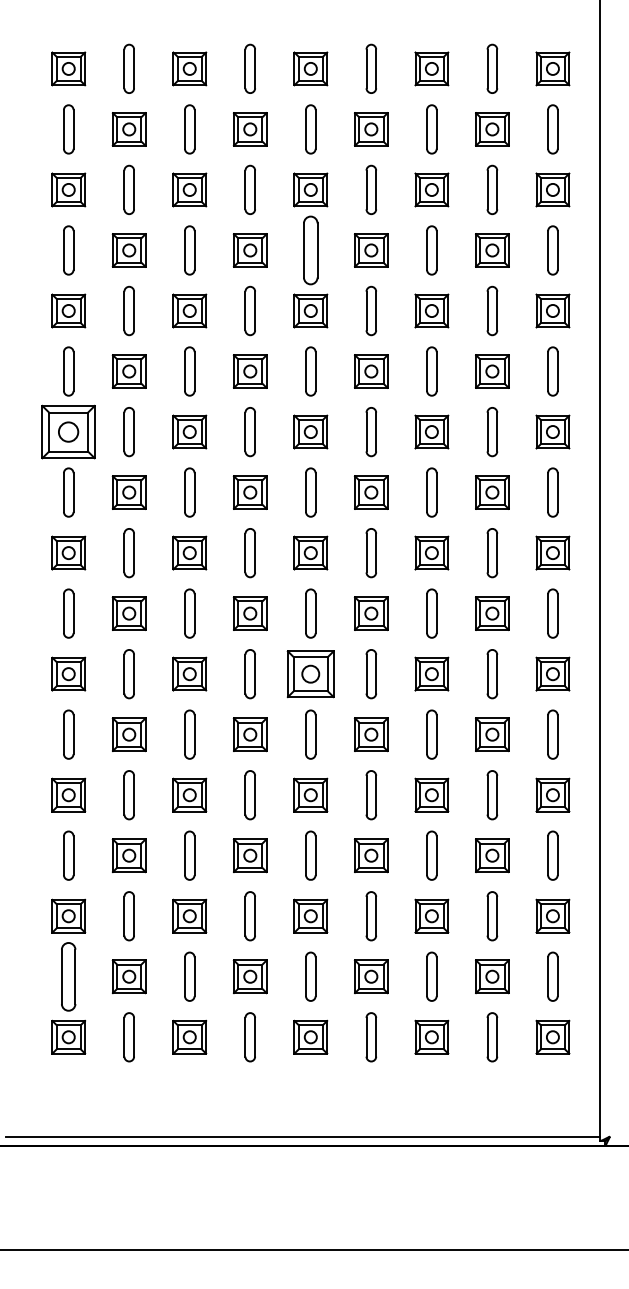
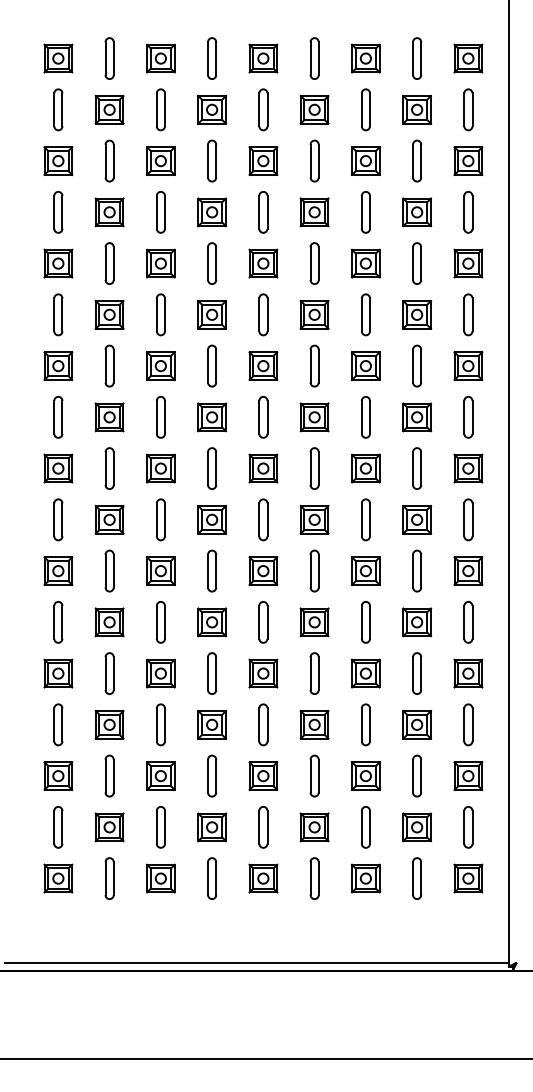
part: (310, 250) -> (263, 212), size x0.71
part: (68, 431) -> (58, 365), size x0.62
part: (310, 673) -> (263, 570), size x0.71
part: (68, 976) -> (58, 827), size x0.71

